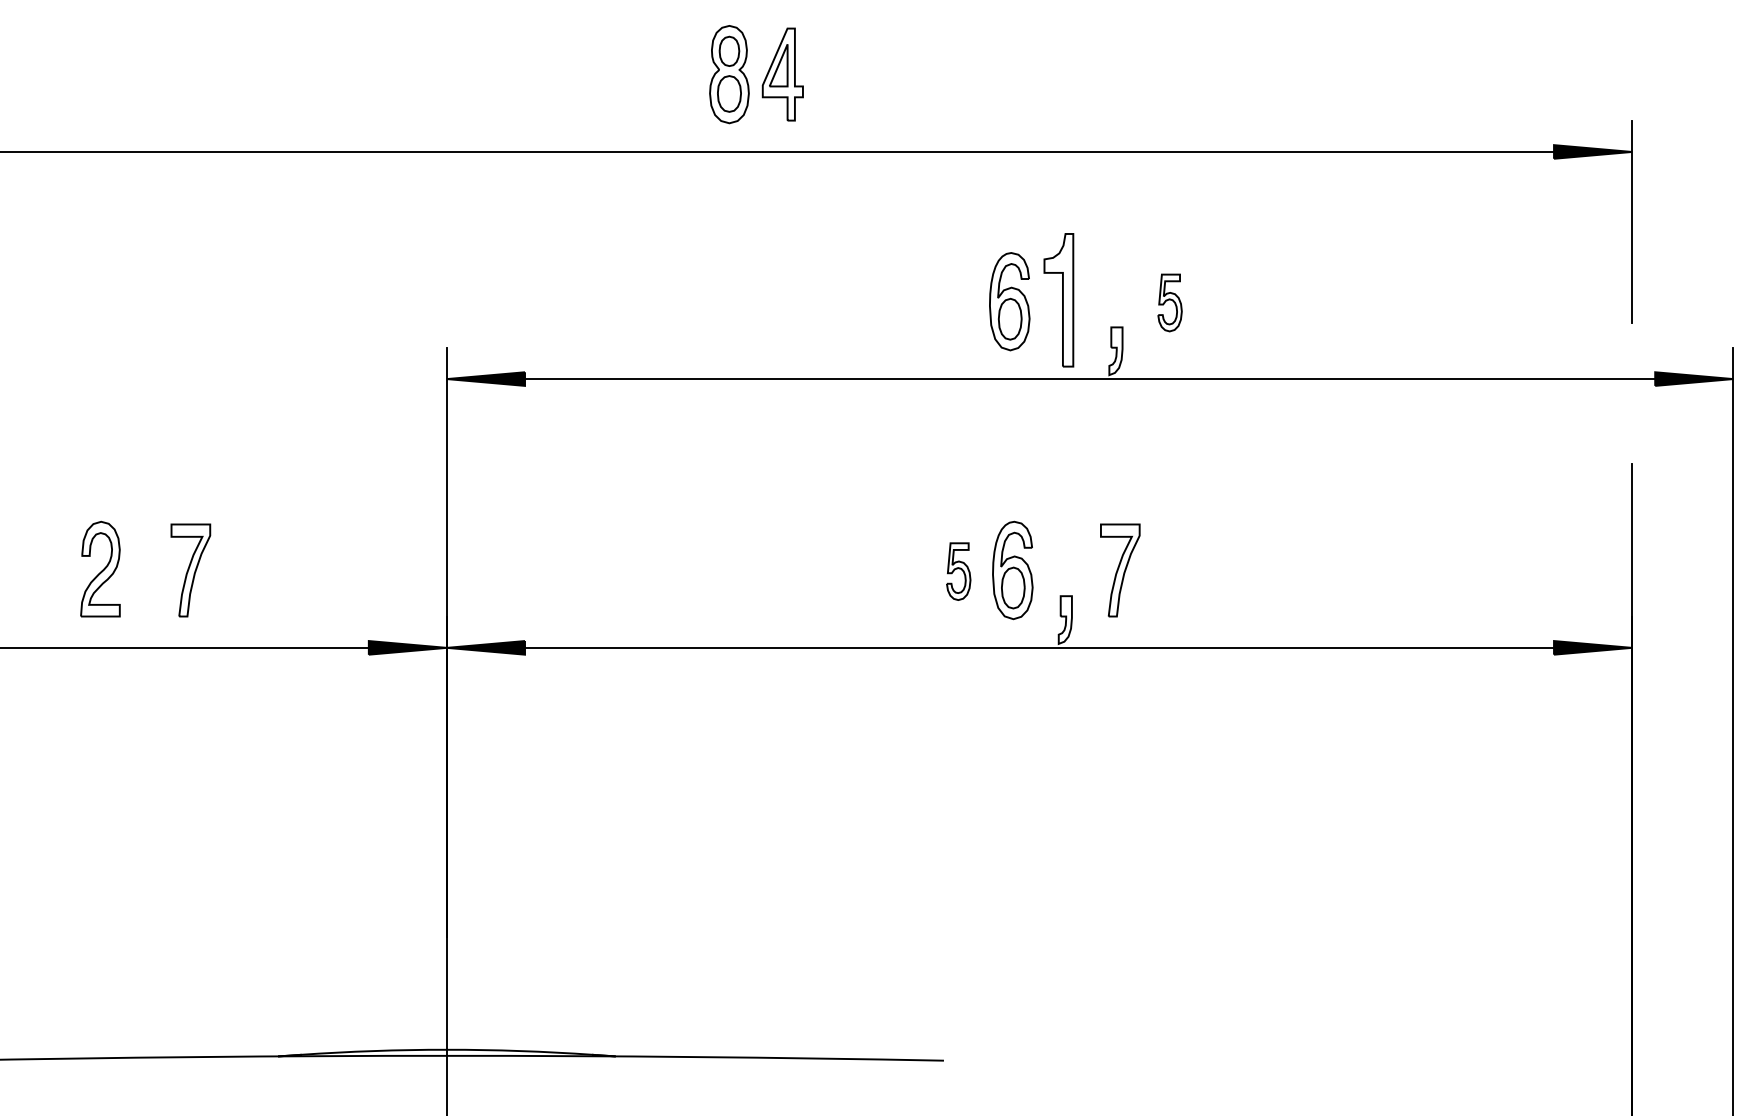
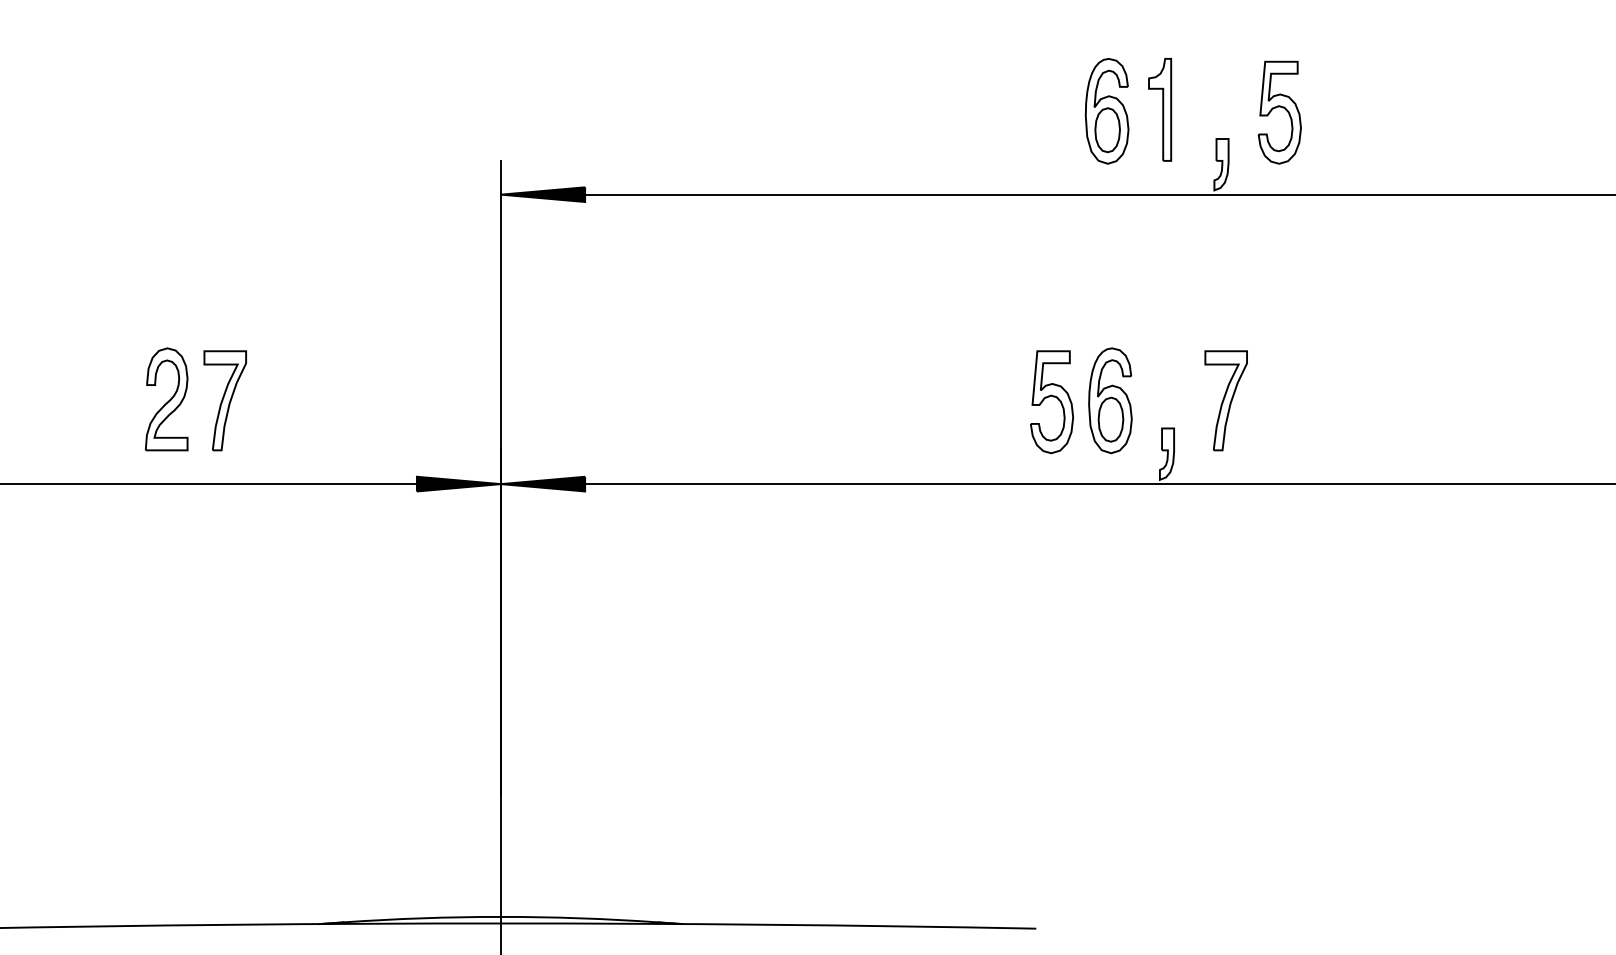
part: (1058, 300) -> (1159, 110), size x0.71
part: (1169, 302) -> (1279, 112), size x1.67
part: (100, 568) -> (166, 398), moved
part: (958, 571) -> (1051, 401), size x1.67

